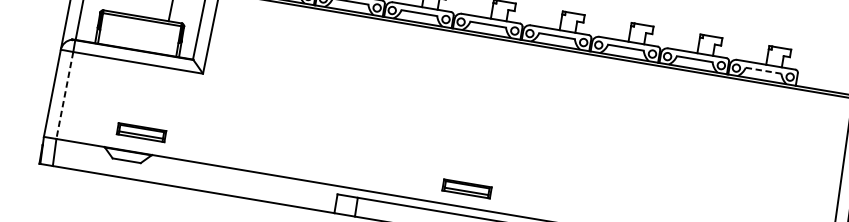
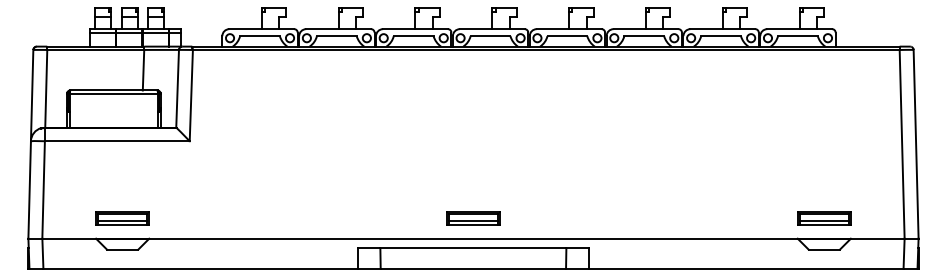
line: (763, 71) -> (797, 36), dashed -> solid
line: (64, 95) -> (43, 189), dashed -> solid
part: (141, 132) -> (122, 218), moved
part: (467, 189) -> (473, 218), moved

